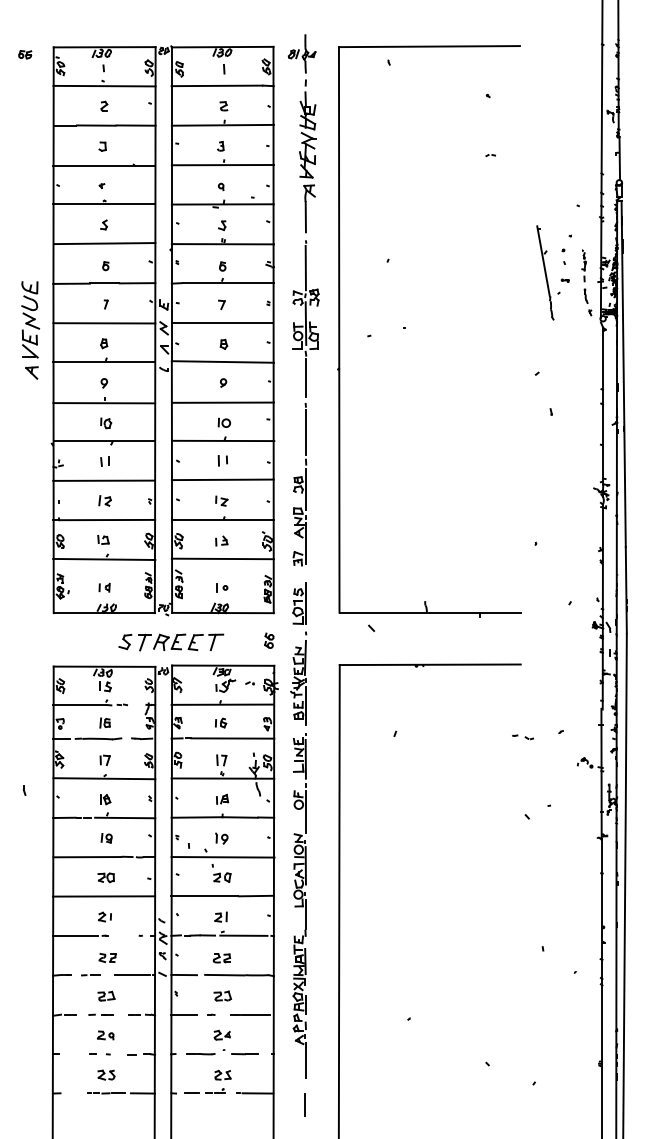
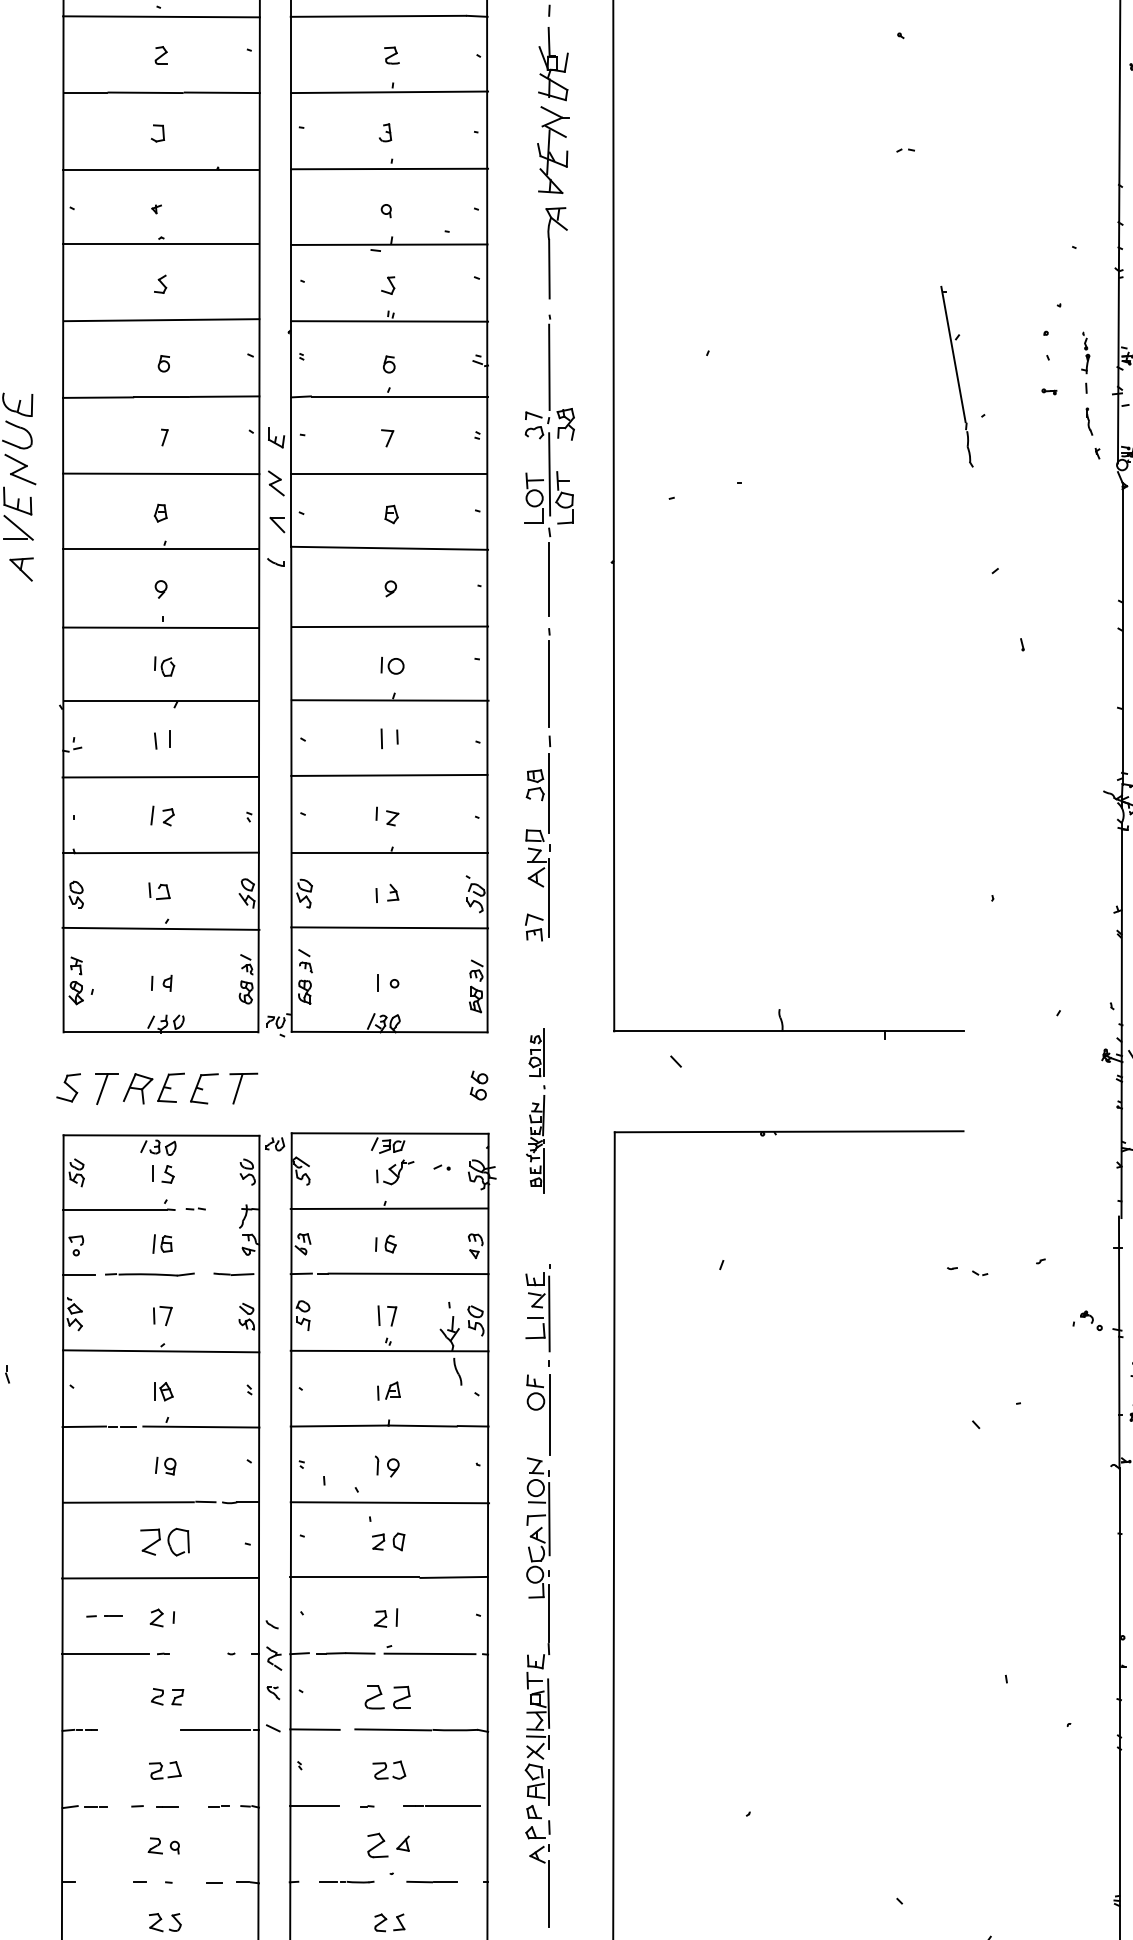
part: (548, 272) -> (963, 375), moved
part: (171, 642) -> (157, 1088), moved
part: (298, 653) -> (535, 1110), size x0.6
part: (105, 877) -> (163, 1541), size x1.6
part: (221, 958) -> (386, 1697), size x1.4
line: (90, 975) -> (103, 1616), moved
part: (221, 1035) -> (386, 1846), size x1.4

